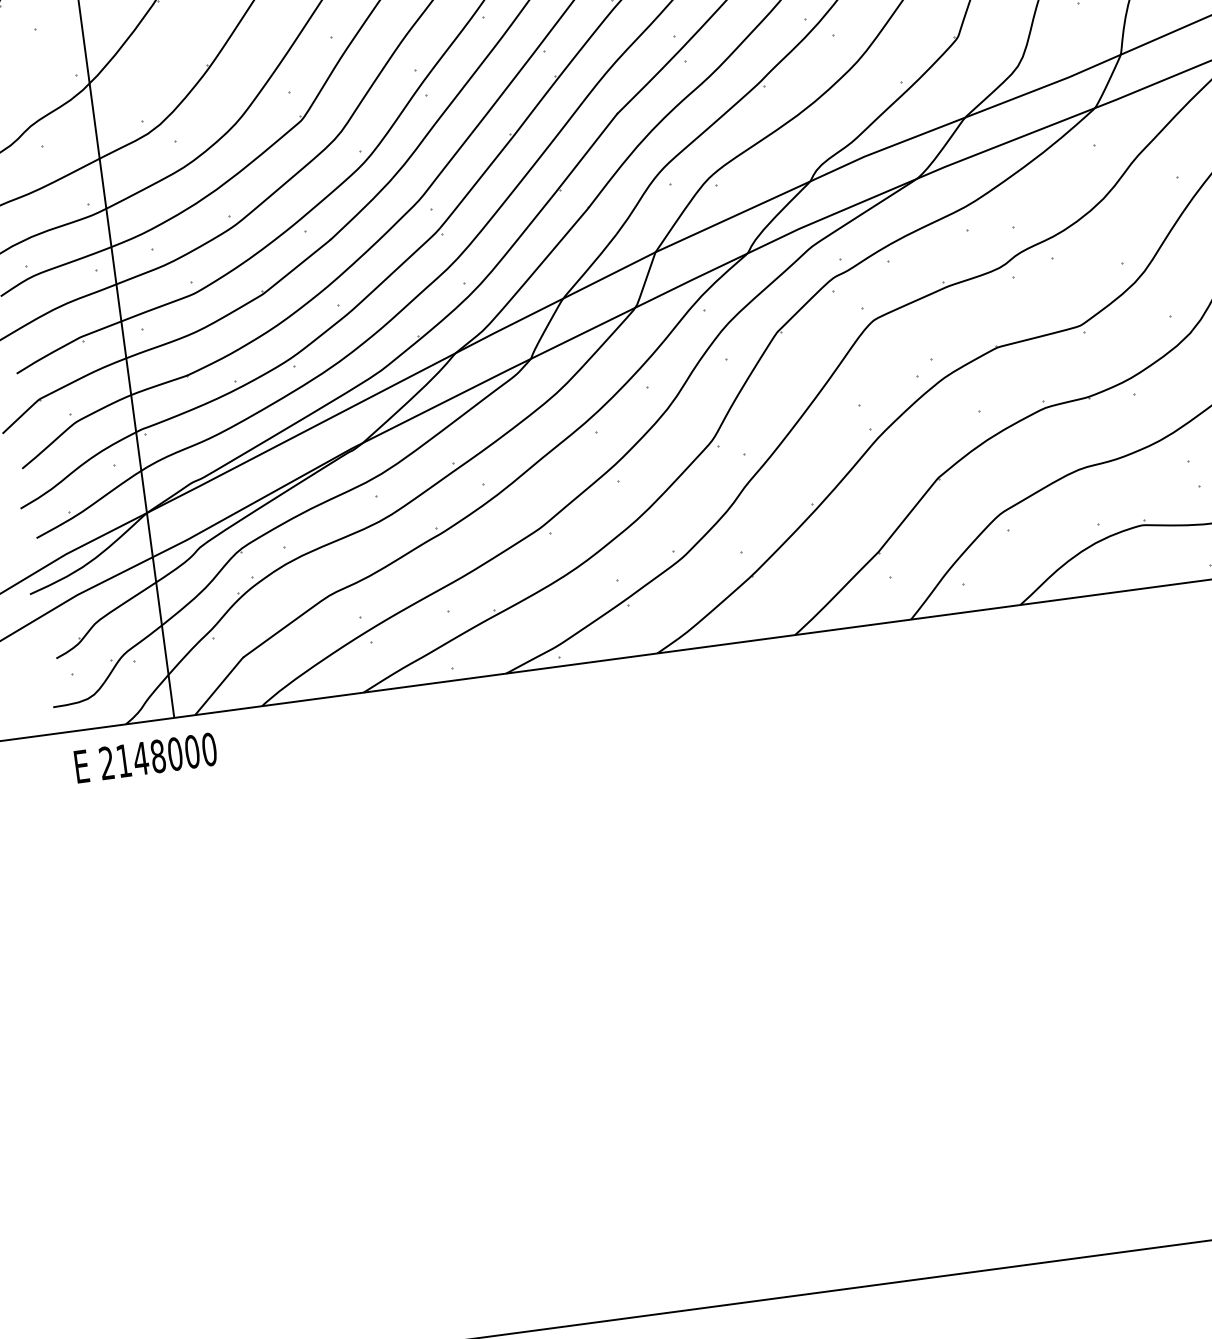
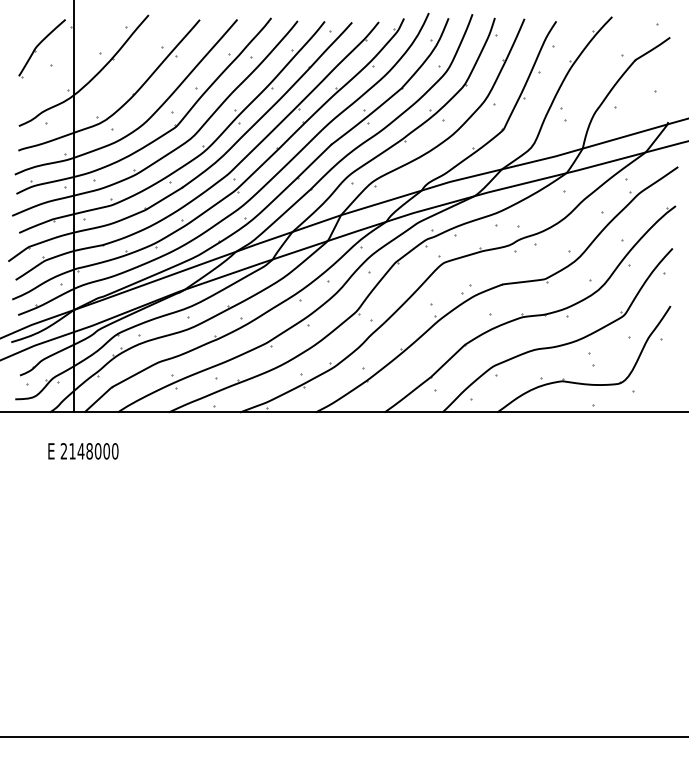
text: (145, 758) -> (83, 451), moved

